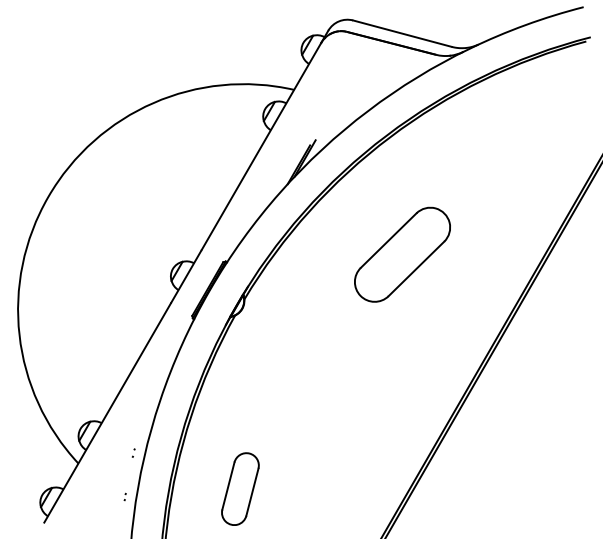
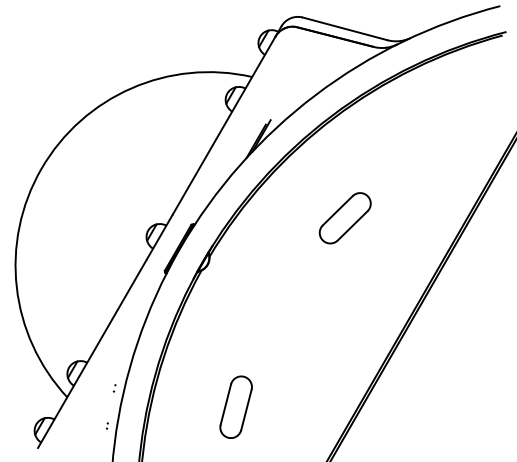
part: (402, 254) -> (345, 218), size x0.62
part: (240, 488) -> (236, 406), moved

